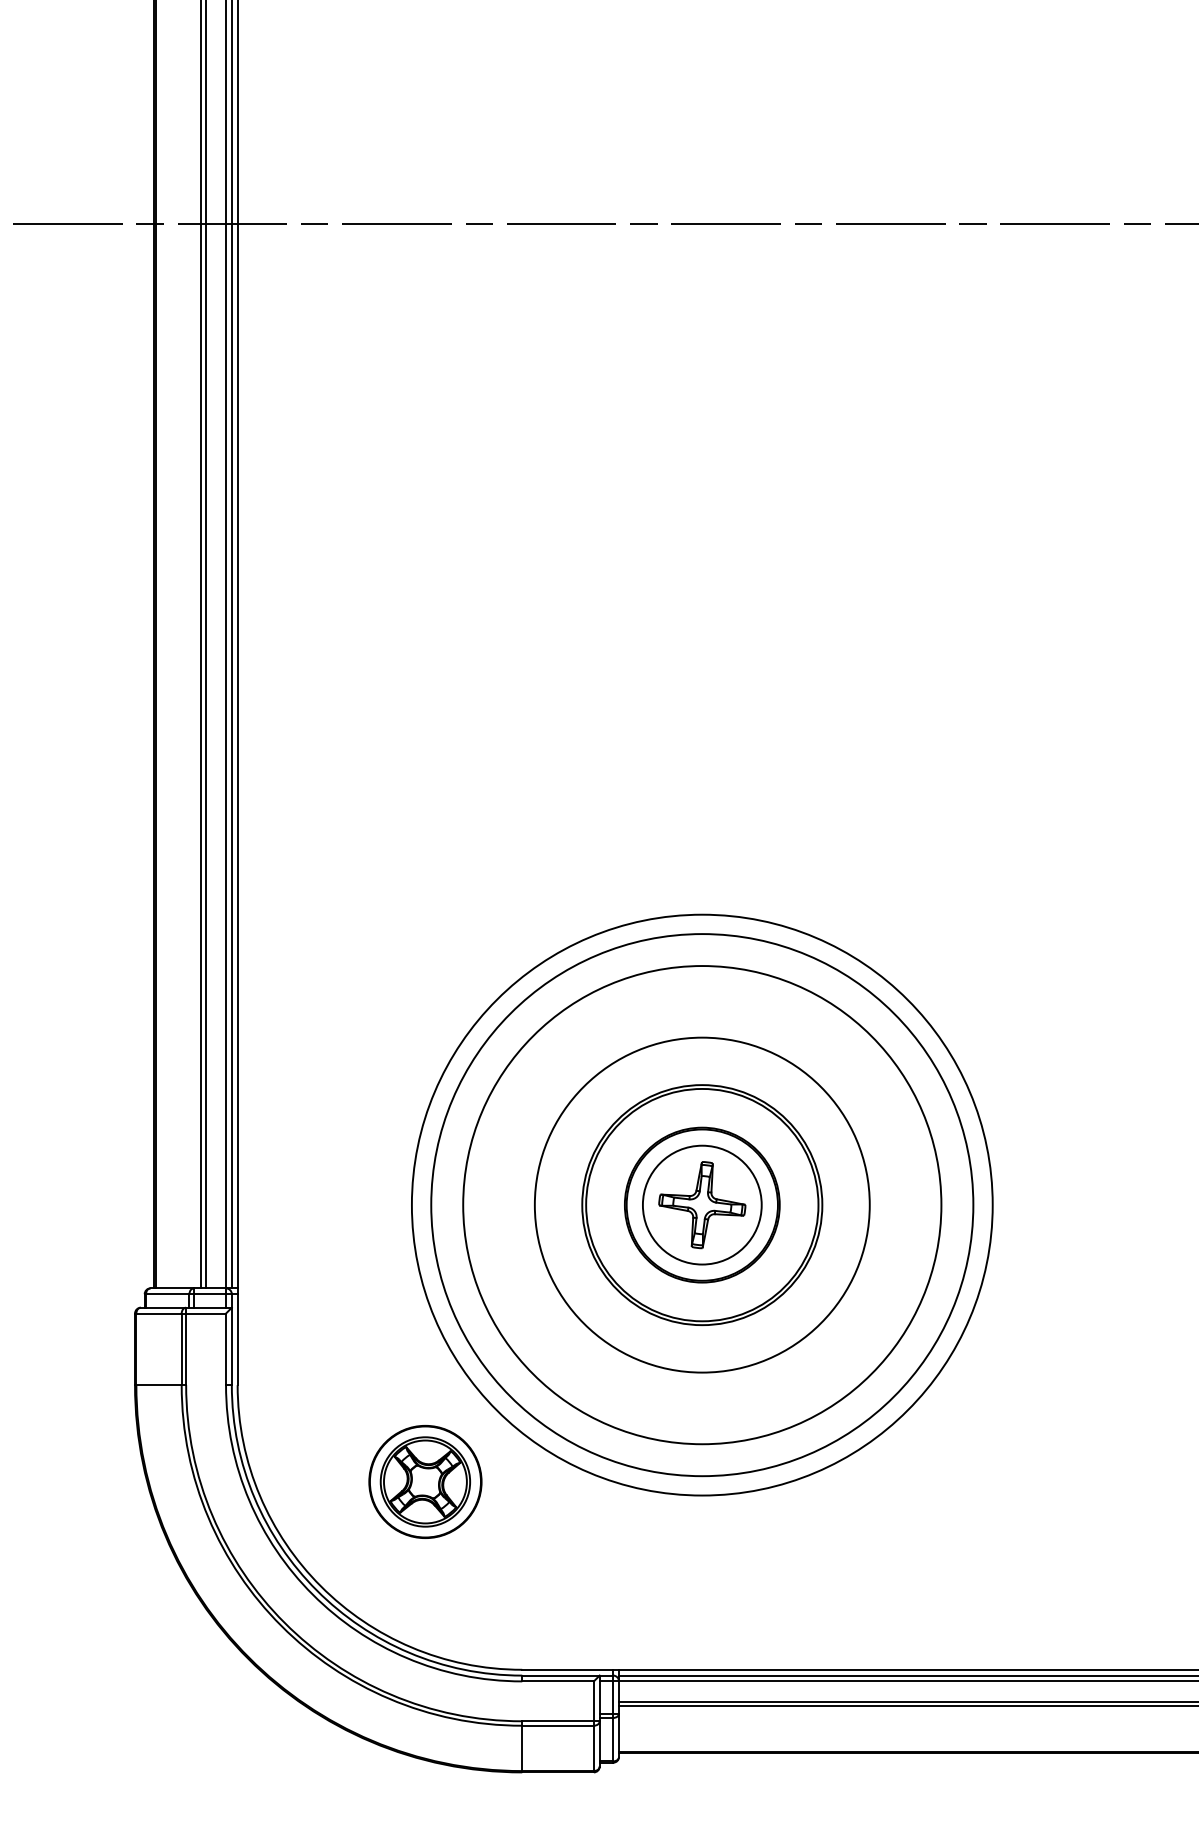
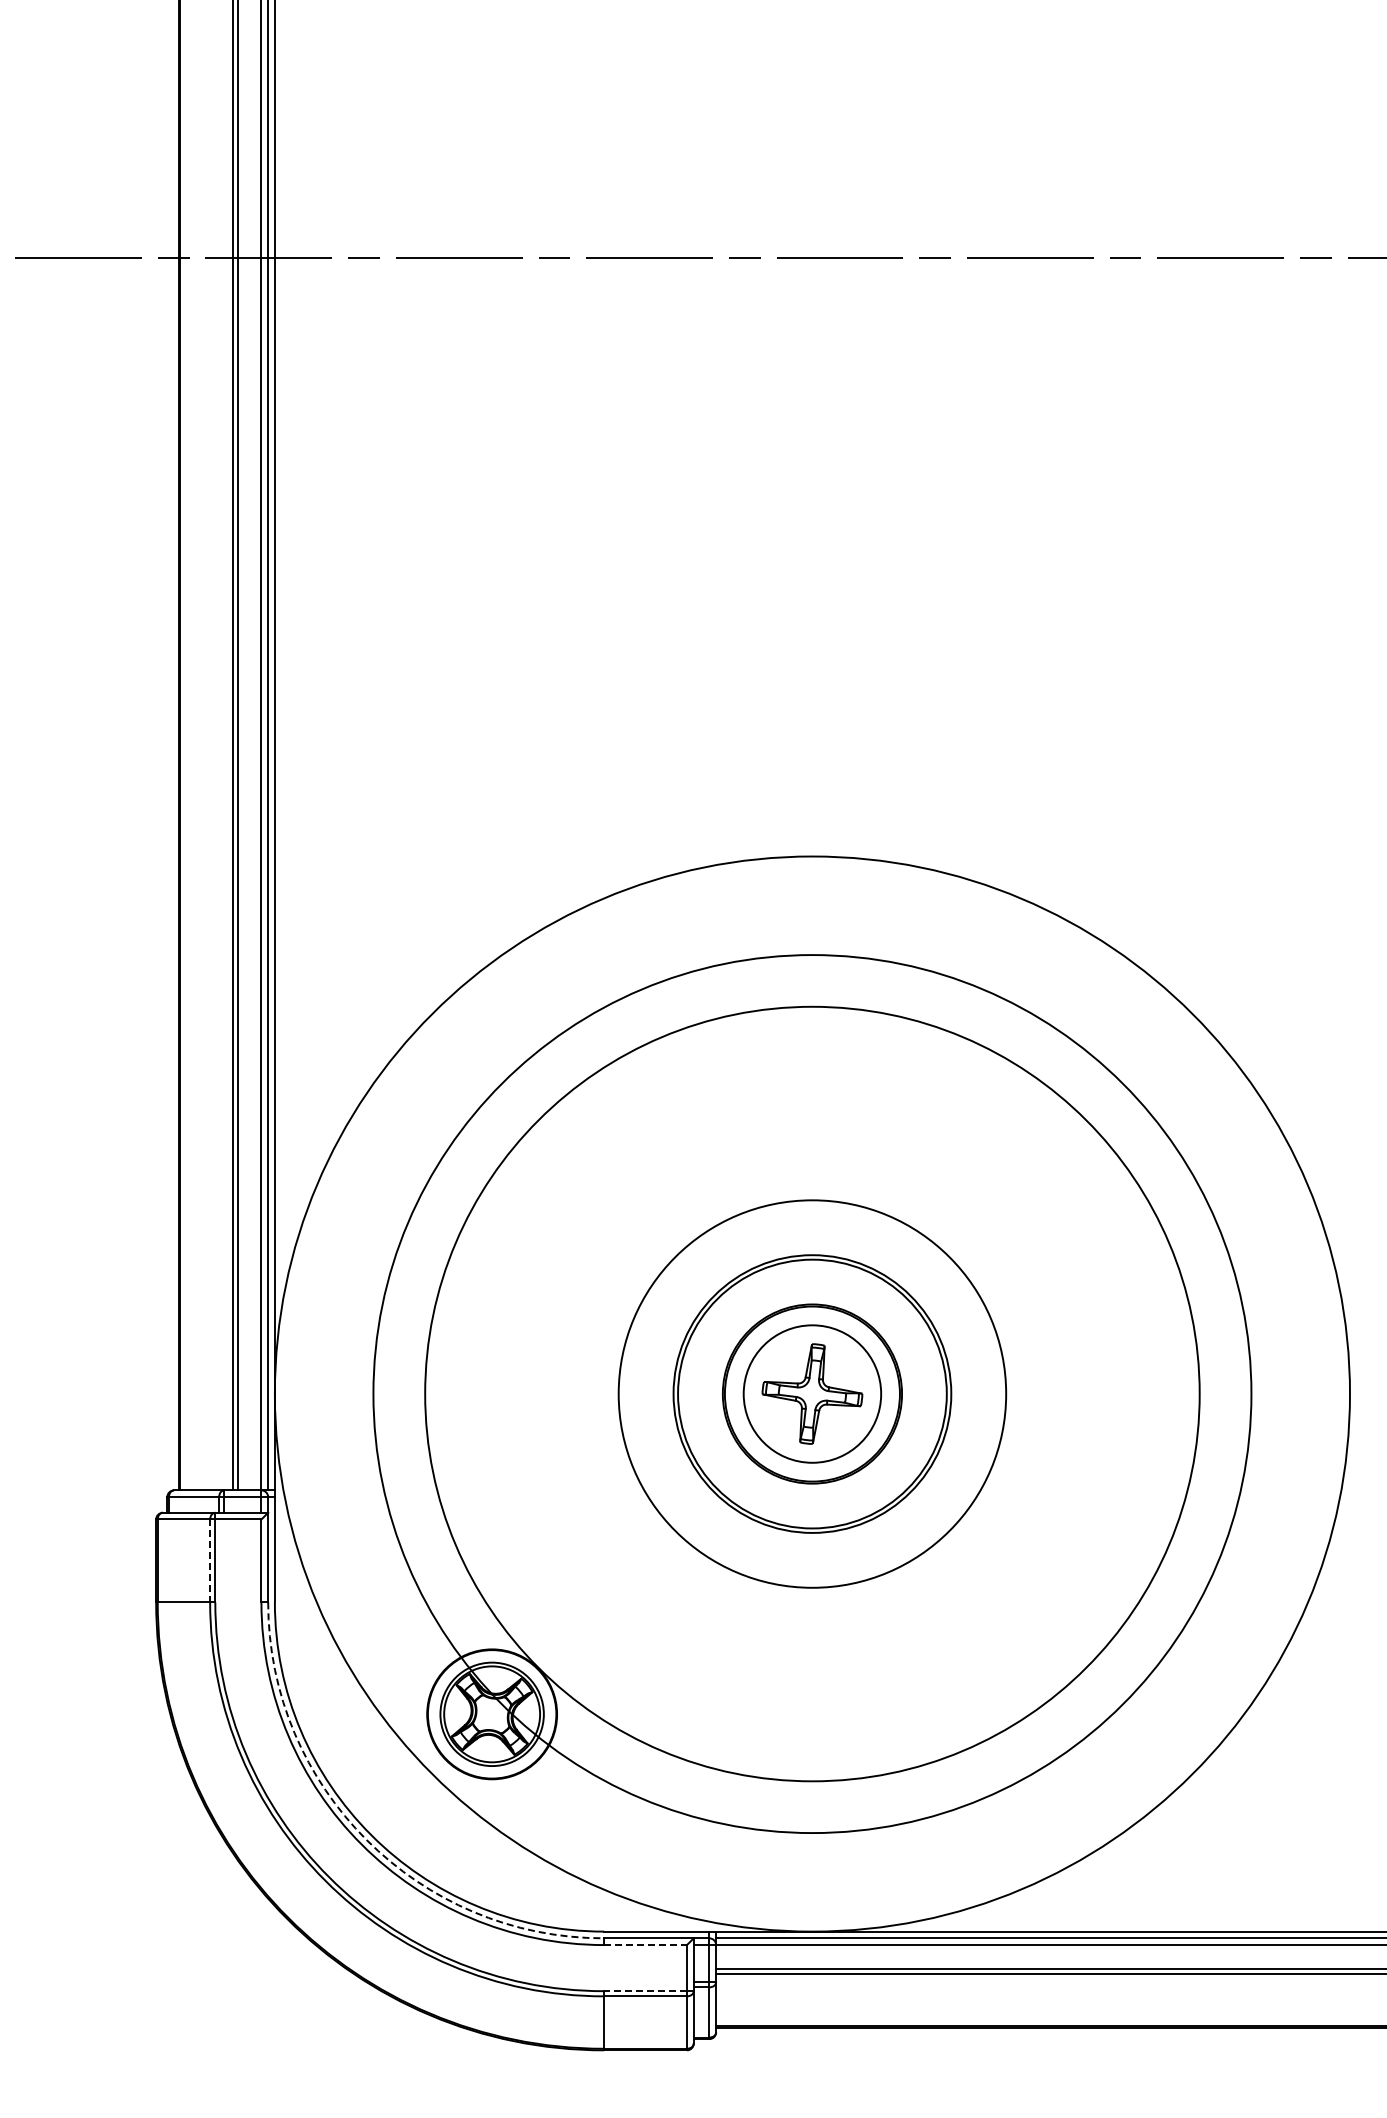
circle: (702, 1204) -> (812, 1393), size x1.4
circle: (702, 1204) -> (812, 1393), size x1.4
circle: (702, 1205) -> (812, 1394), size x1.6
line: (181, 1349) -> (210, 1561), solid -> dashed
arc: (316, 1590) -> (366, 1839), solid -> dashed
line: (558, 1681) -> (646, 1945), solid -> dashed
line: (558, 1721) -> (645, 1991), solid -> dashed

